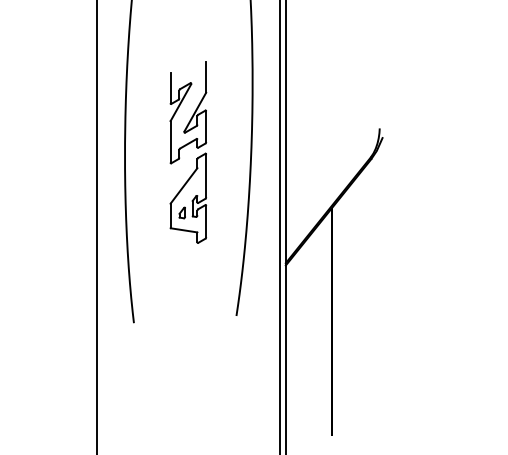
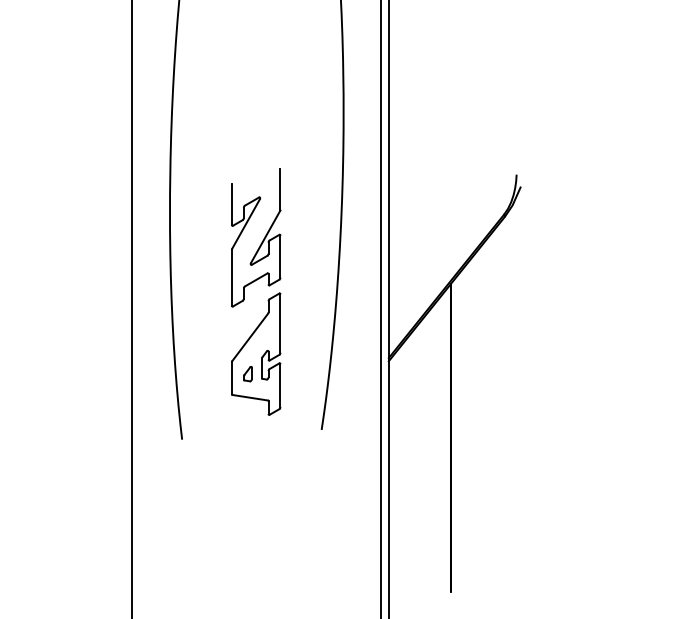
part: (184, 147) -> (250, 285), moved

